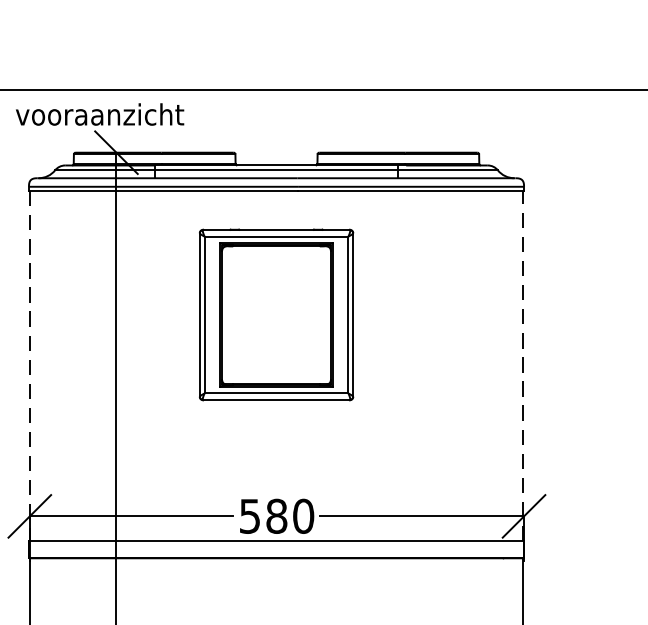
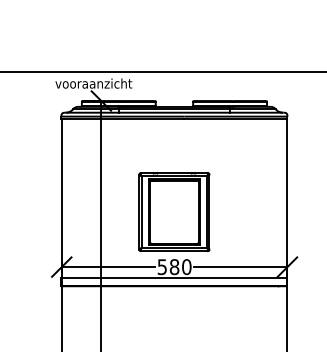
part: (276, 315) -> (174, 212), moved
line: (29, 366) -> (61, 198), dashed -> solid
line: (524, 366) -> (287, 198), dashed -> solid

